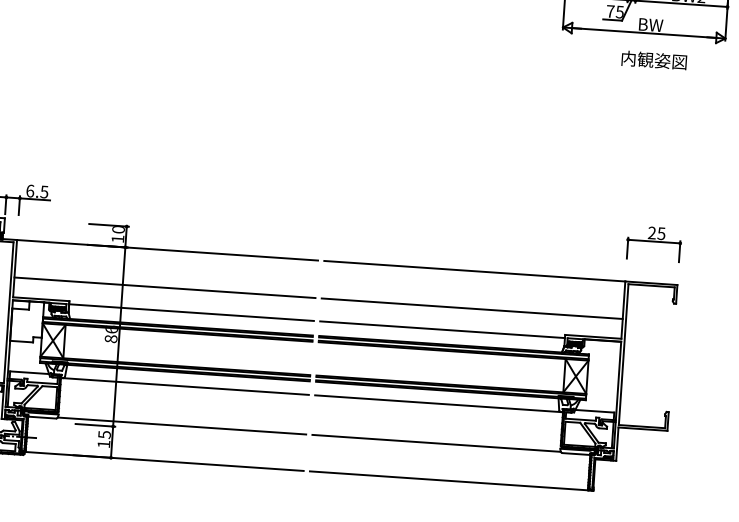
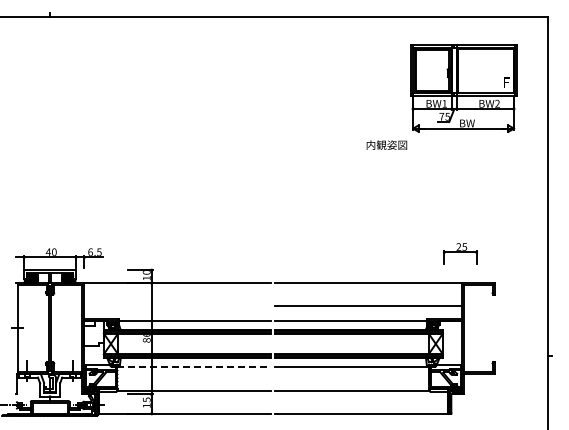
text: (653, 59) -> (386, 144), moved
part: (654, 243) -> (460, 253), moved
line: (164, 287) -> (177, 306), removed
line: (185, 386) -> (194, 366), solid -> dashed

